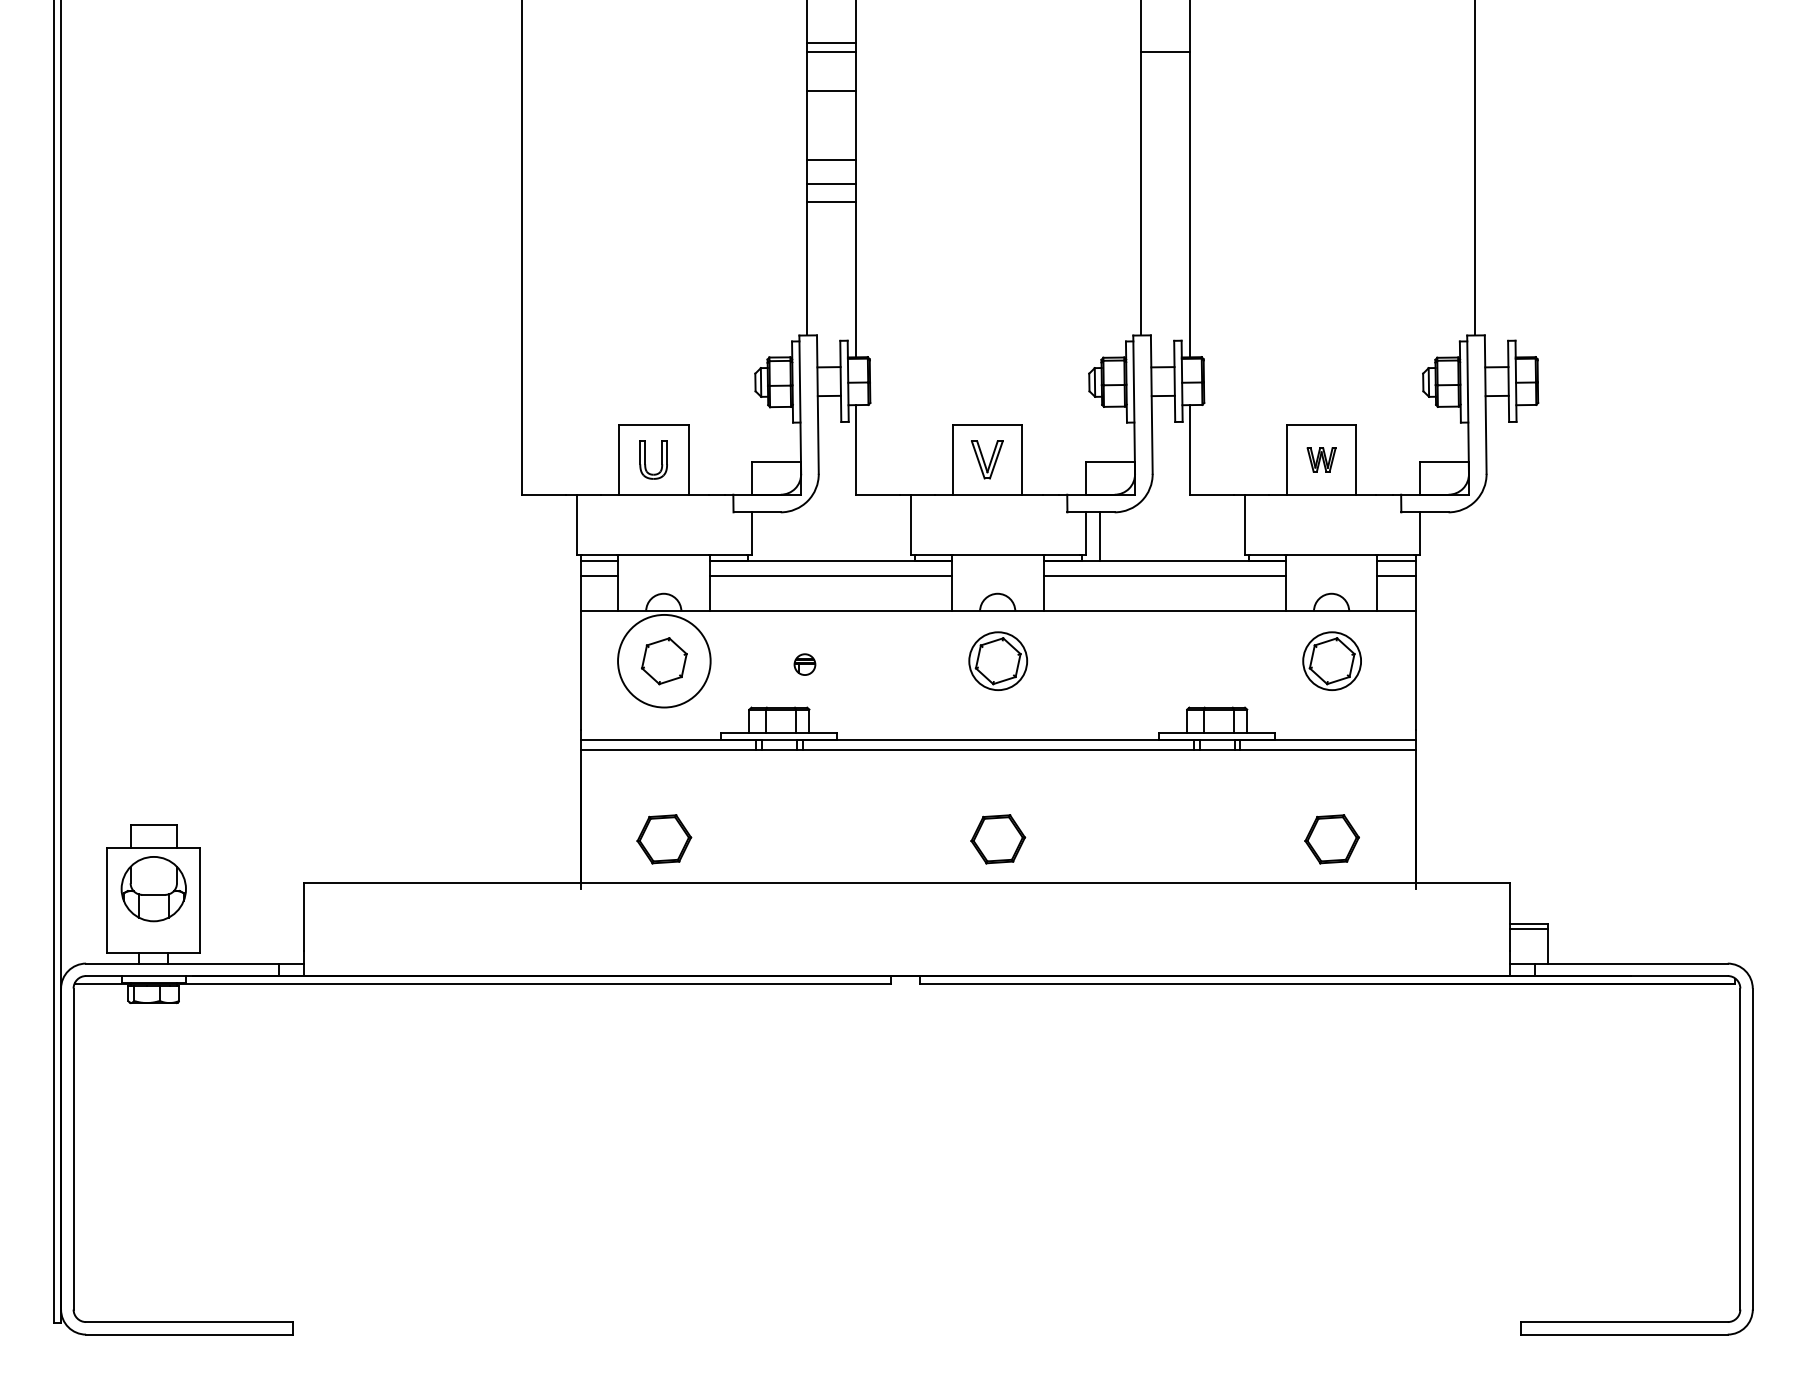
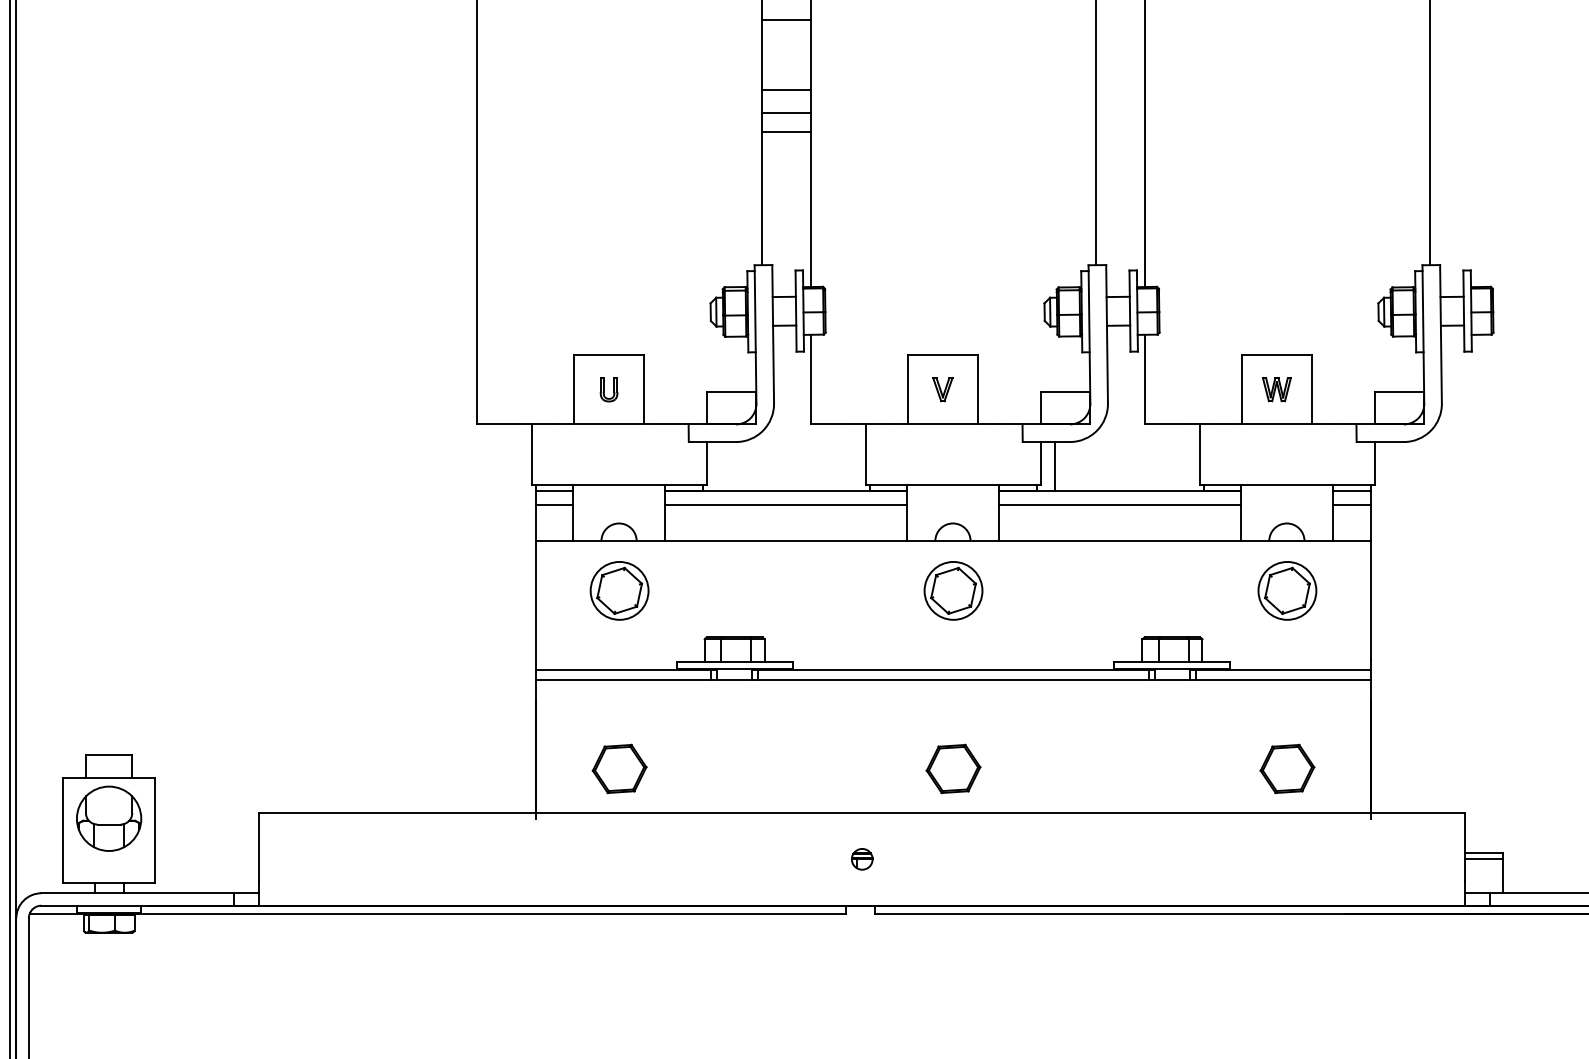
part: (653, 459) -> (608, 389), size x0.62
part: (987, 459) -> (942, 389), size x0.62
circle: (664, 661) -> (619, 591), size x0.62
part: (804, 664) -> (861, 859), moved

